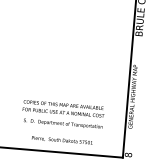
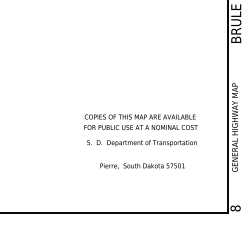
text: (62, 122) -> (140, 141), moved

